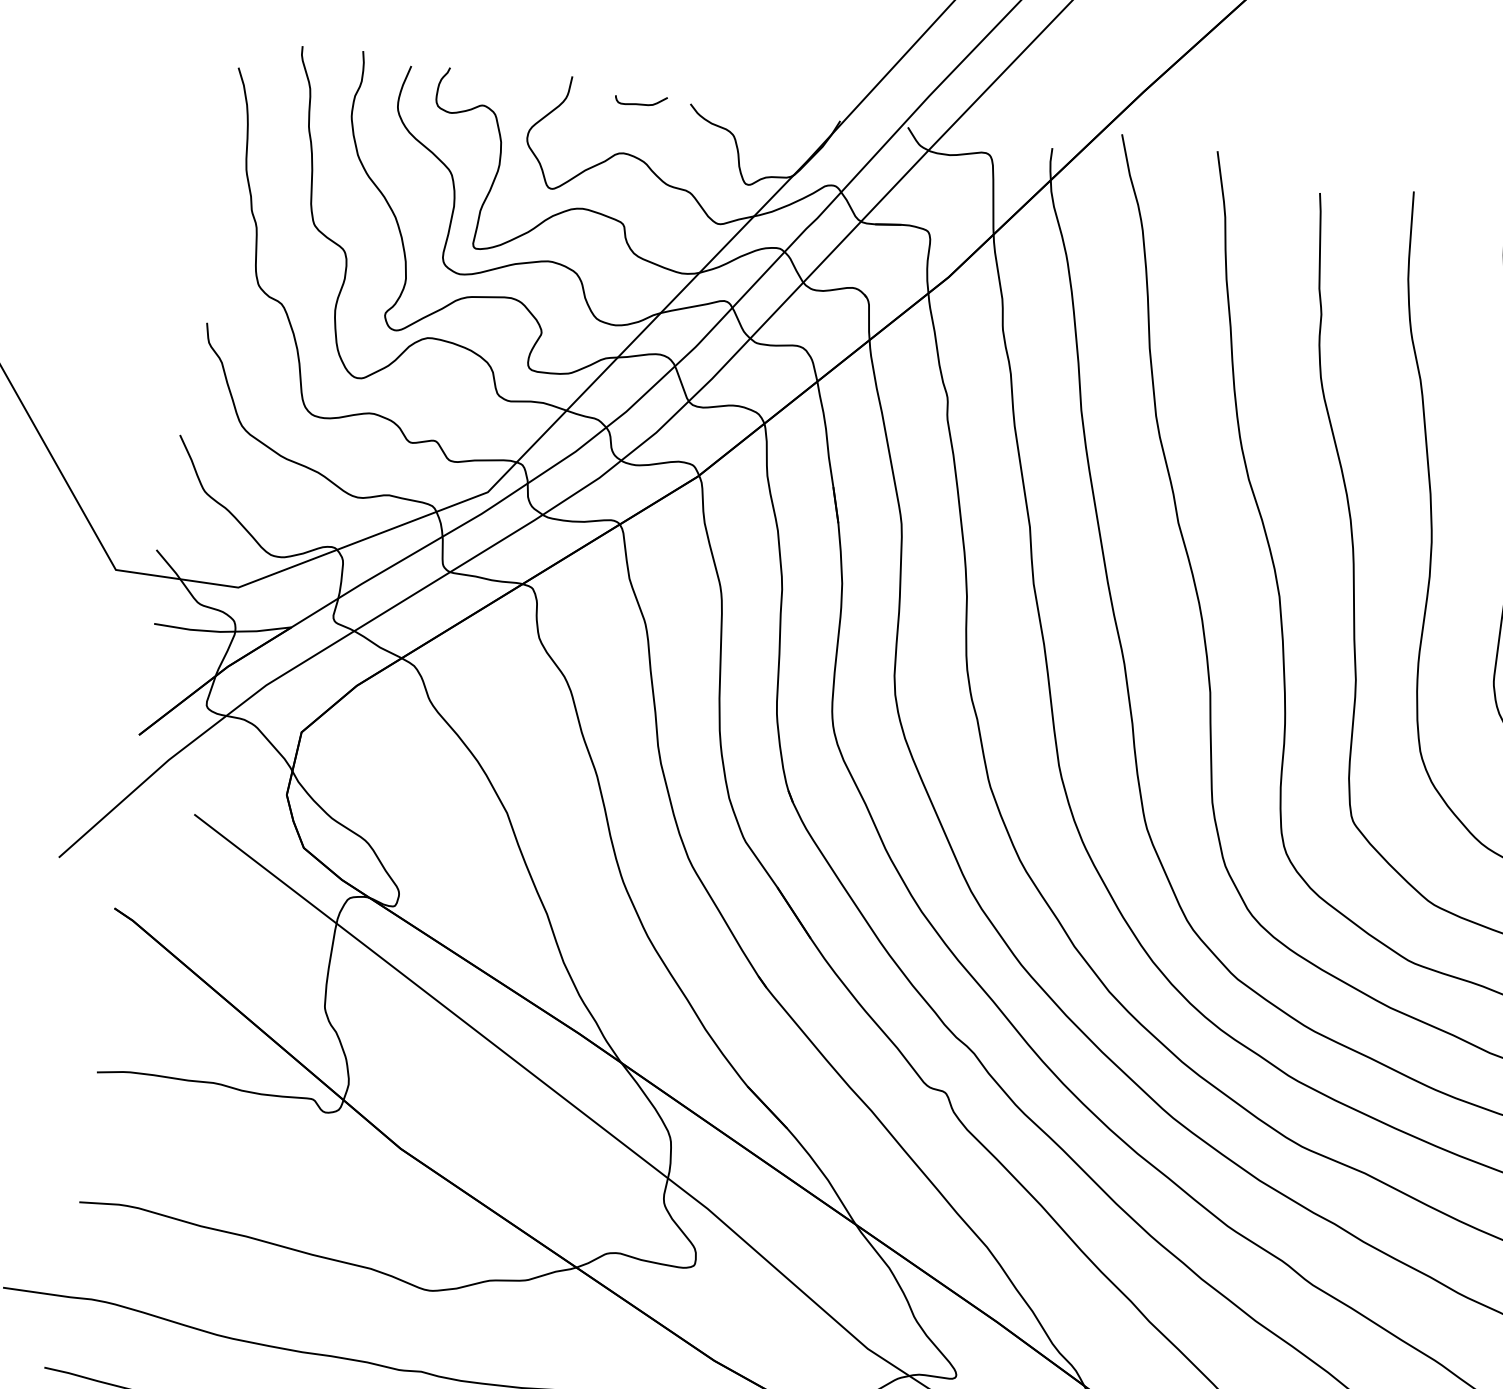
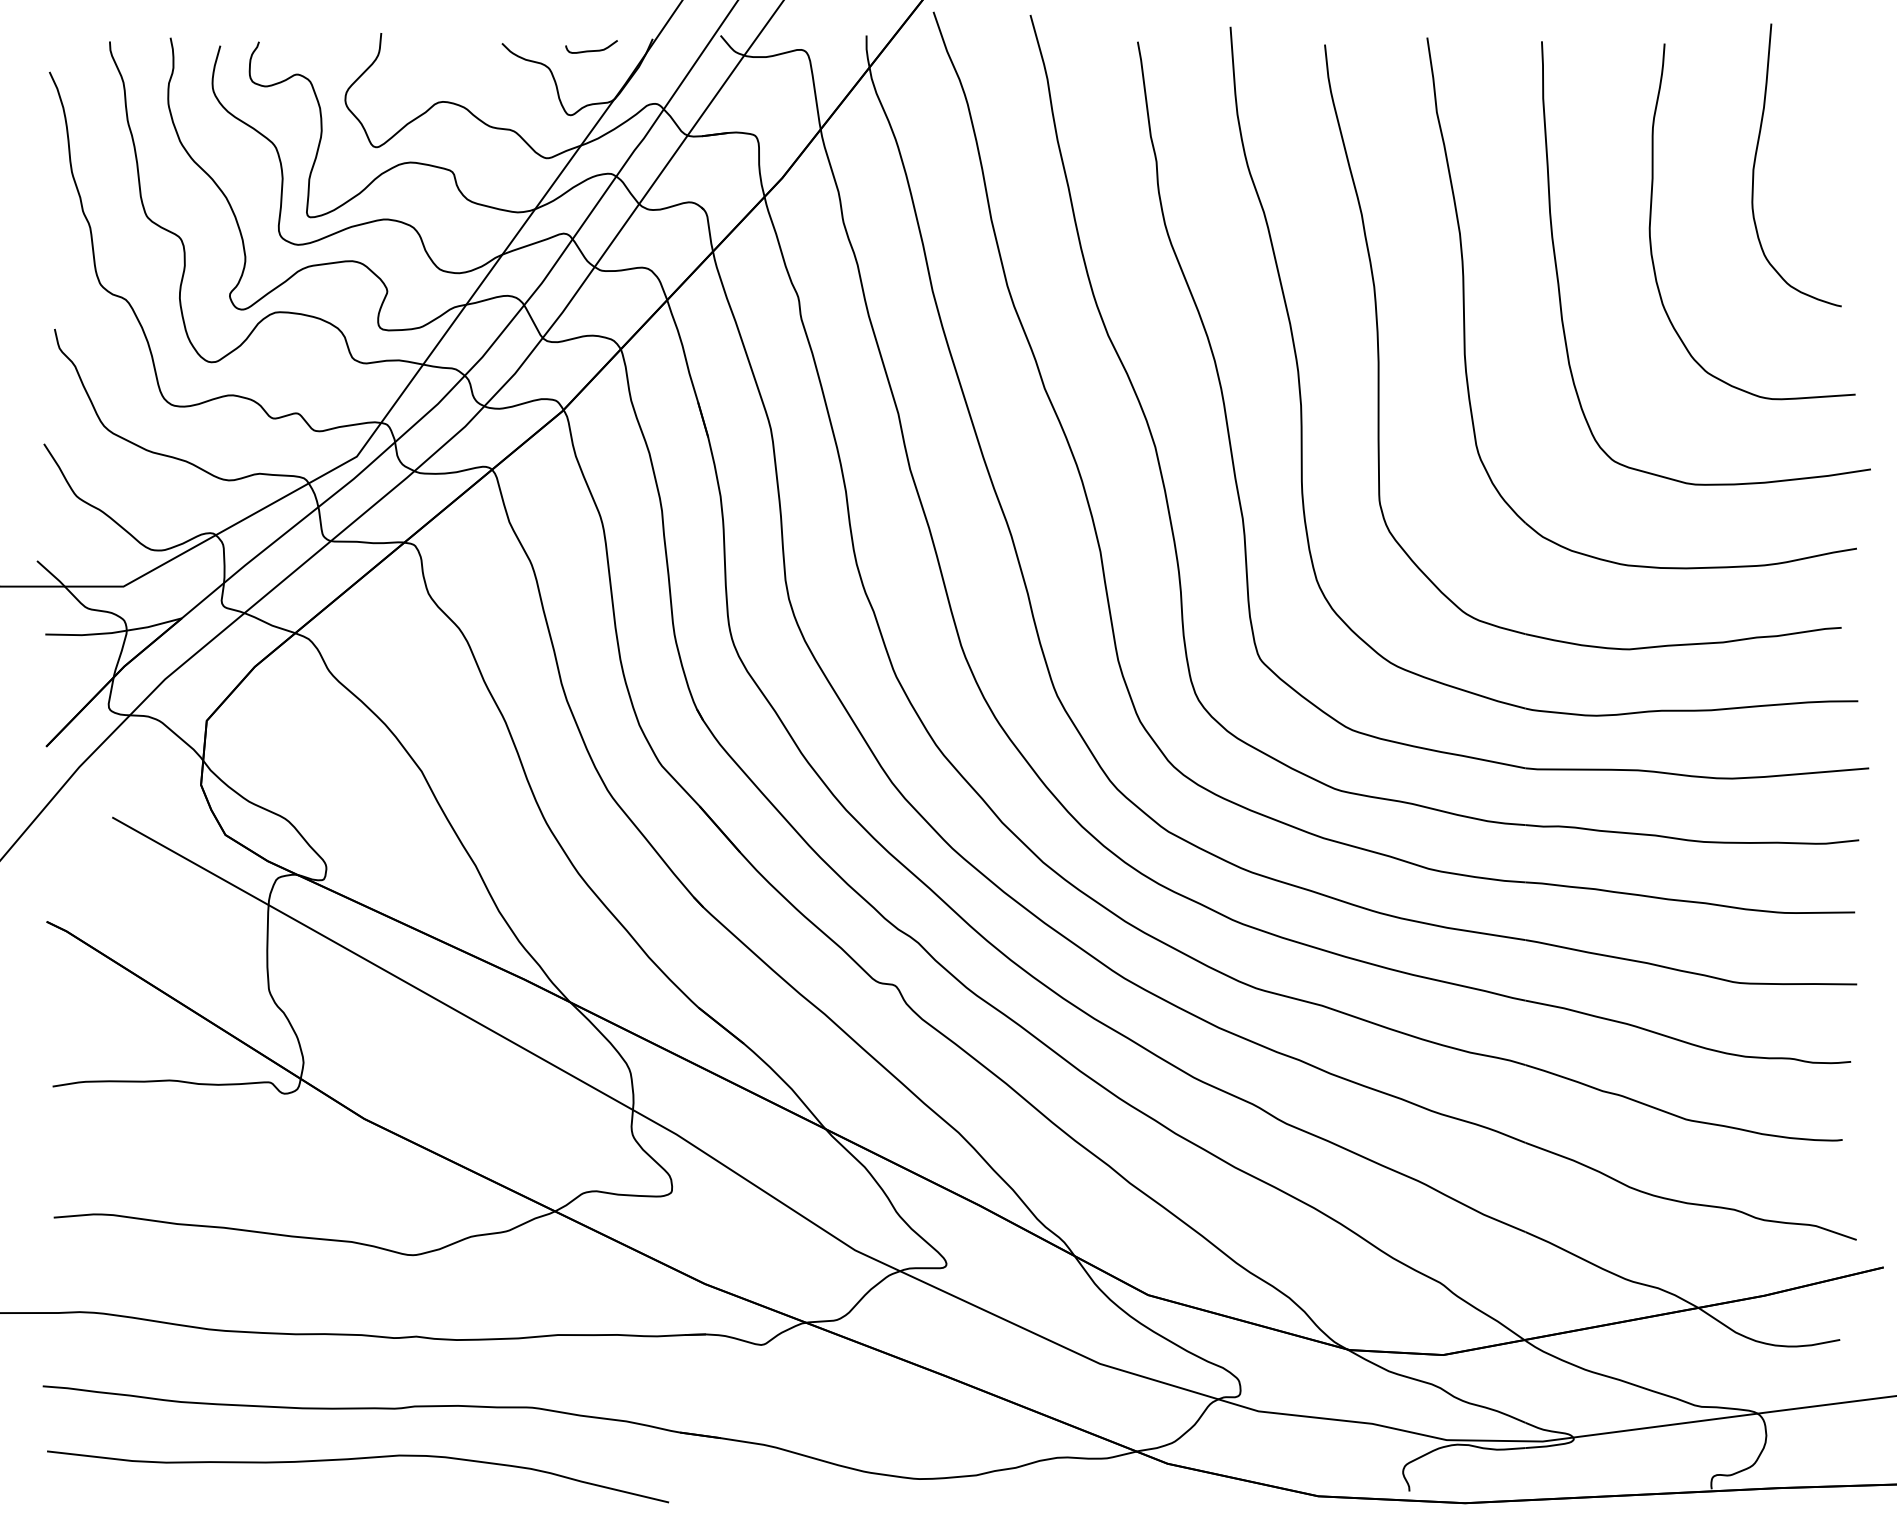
curve: (640, 103) -> (591, 50), moved

